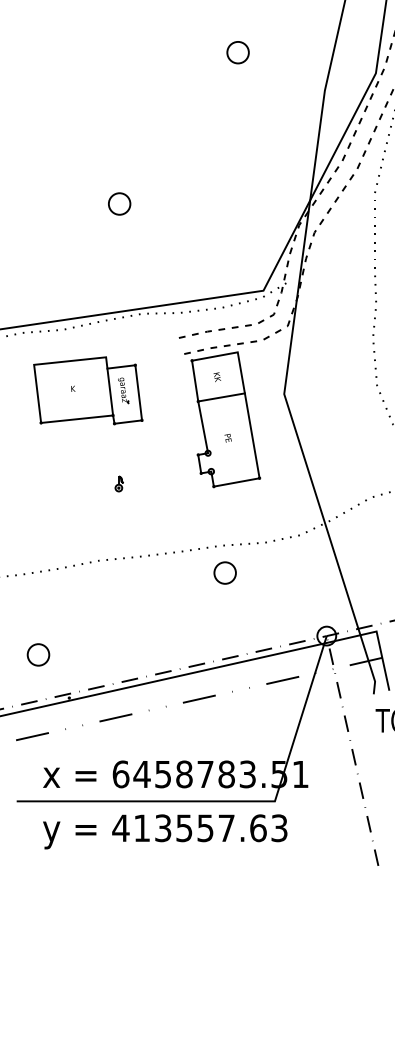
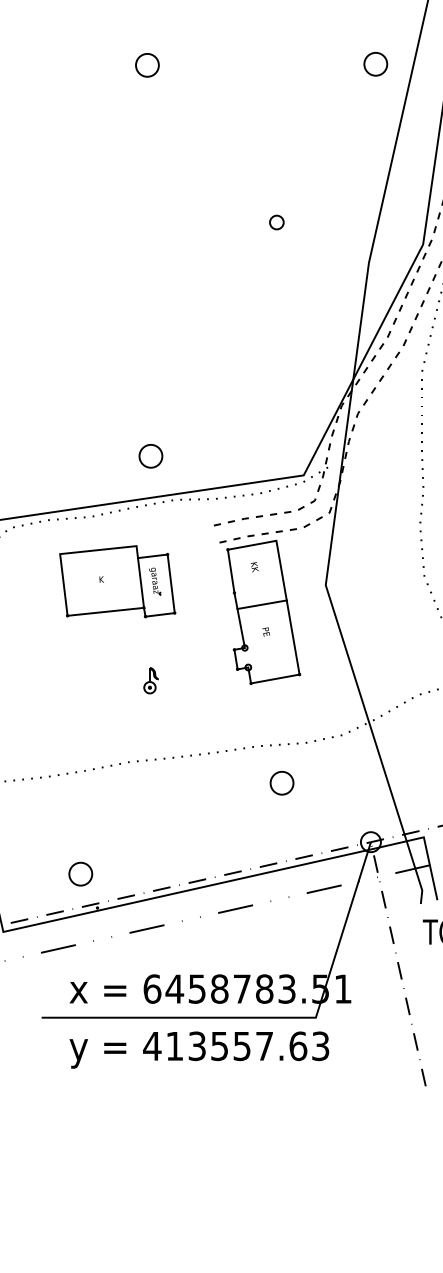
part: (237, 52) -> (276, 222), size x0.6
part: (119, 204) -> (150, 456), moved
line: (221, 397) -> (262, 604), moved
part: (119, 483) -> (150, 680), size x1.6
part: (224, 572) -> (281, 782), moved
part: (38, 654) -> (80, 873), moved

